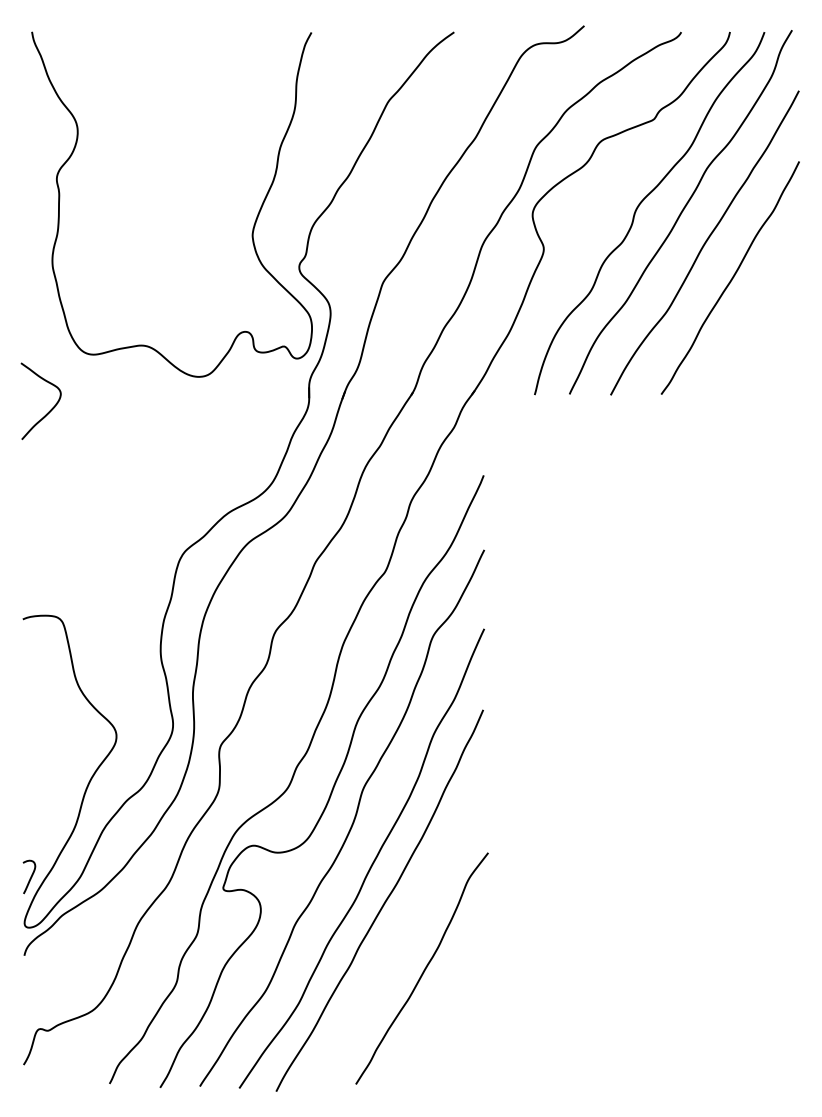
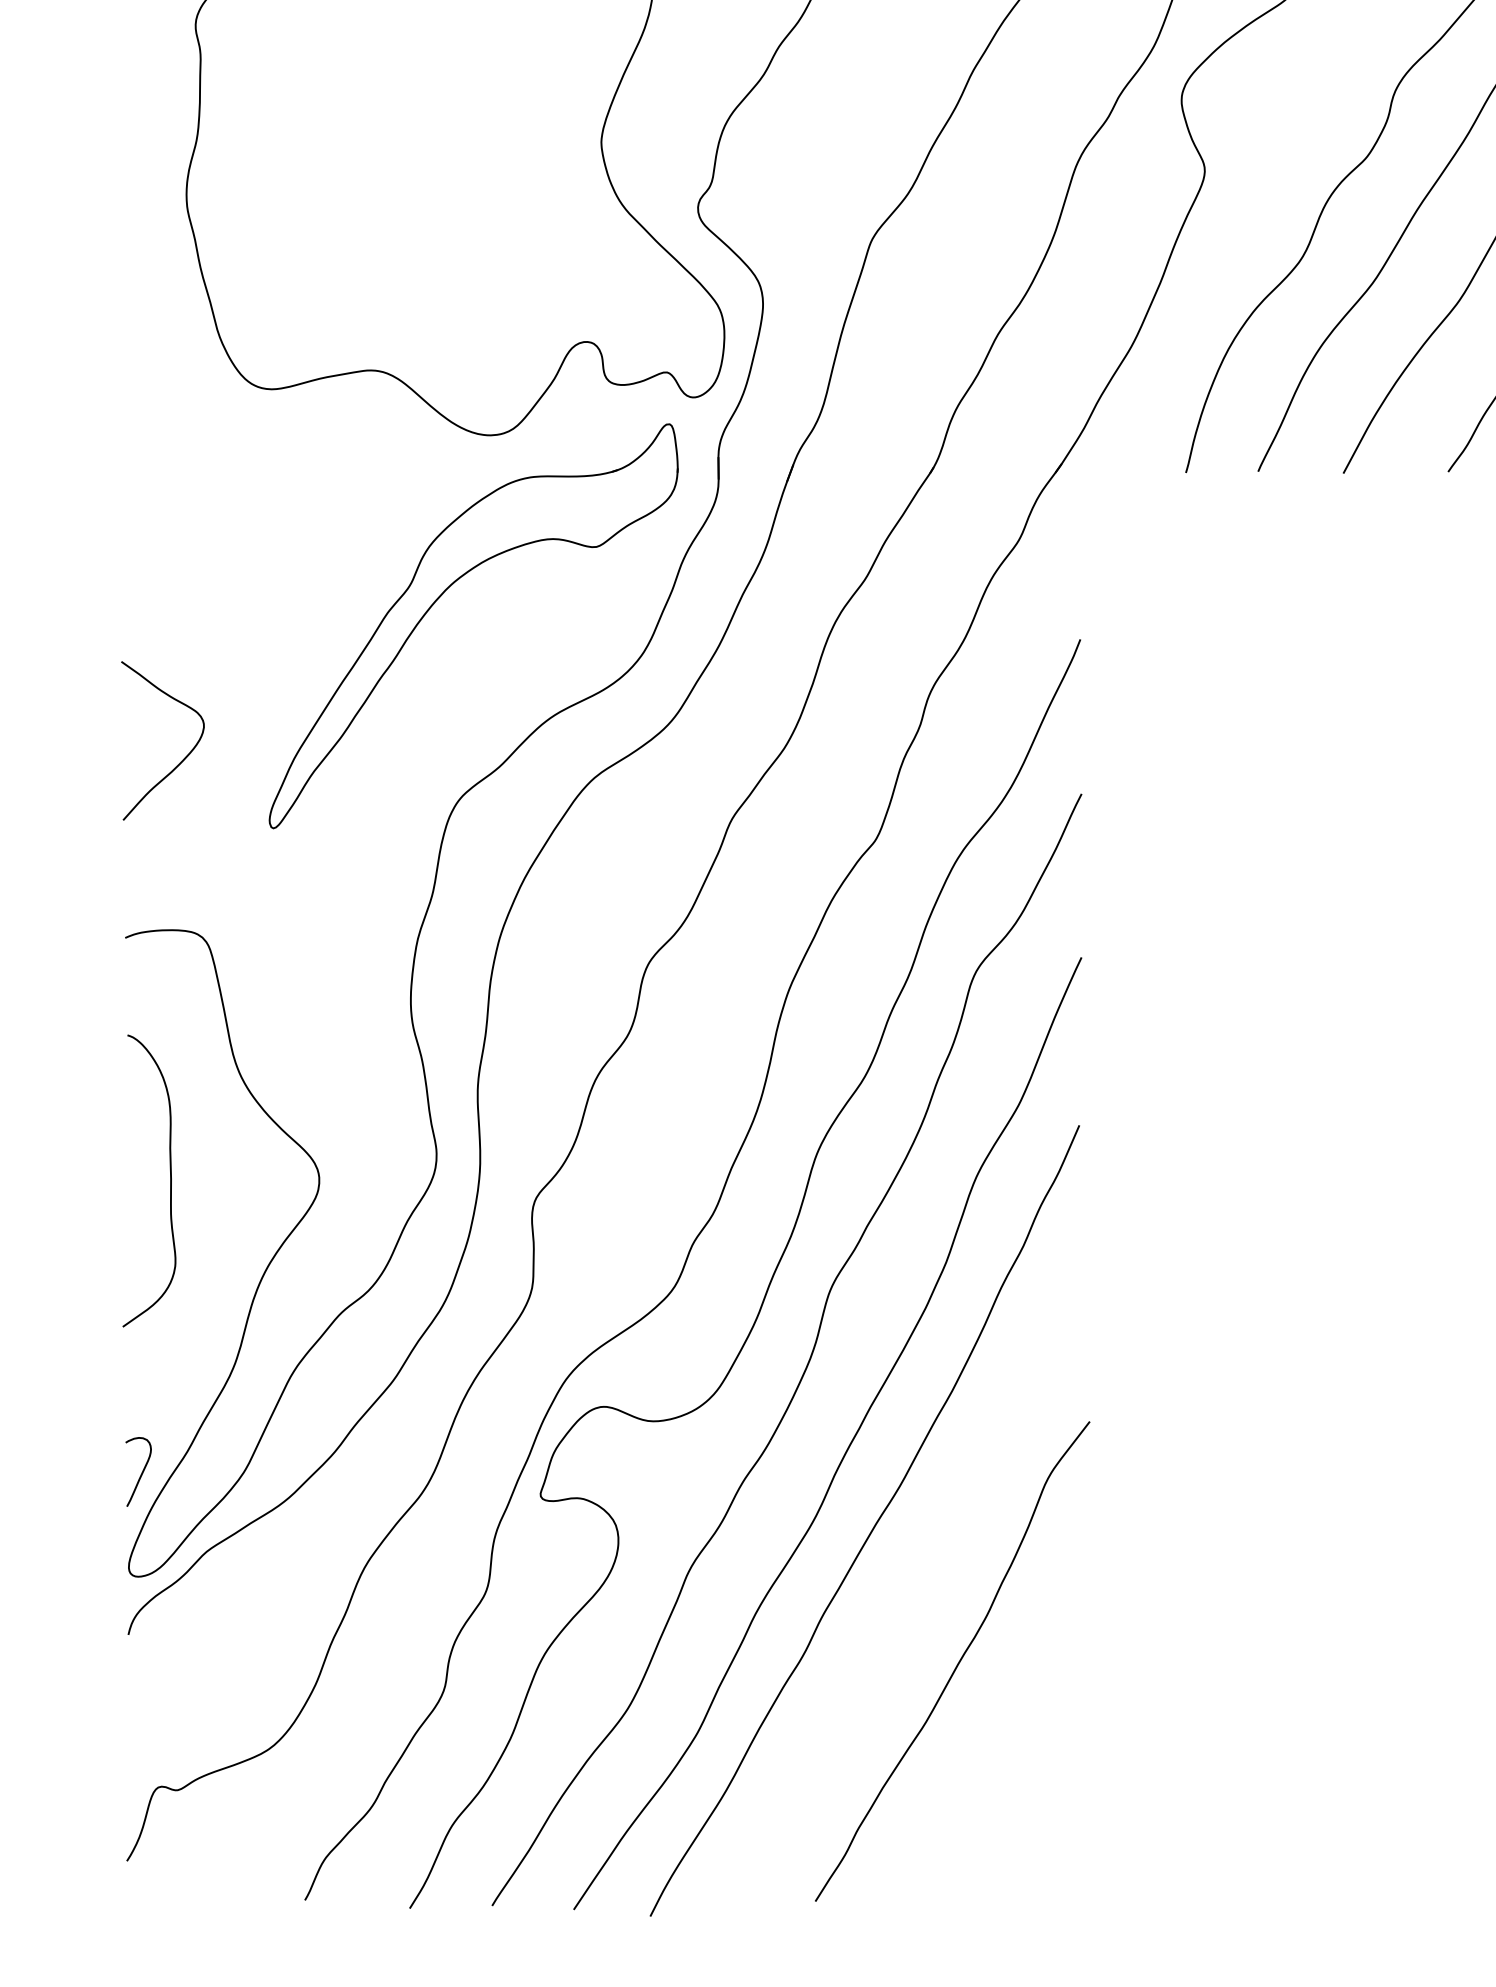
curve: (50, 409) -> (182, 757), moved
part: (176, 454) -> (443, 596), added
curve: (44, 736) -> (170, 1180), added

